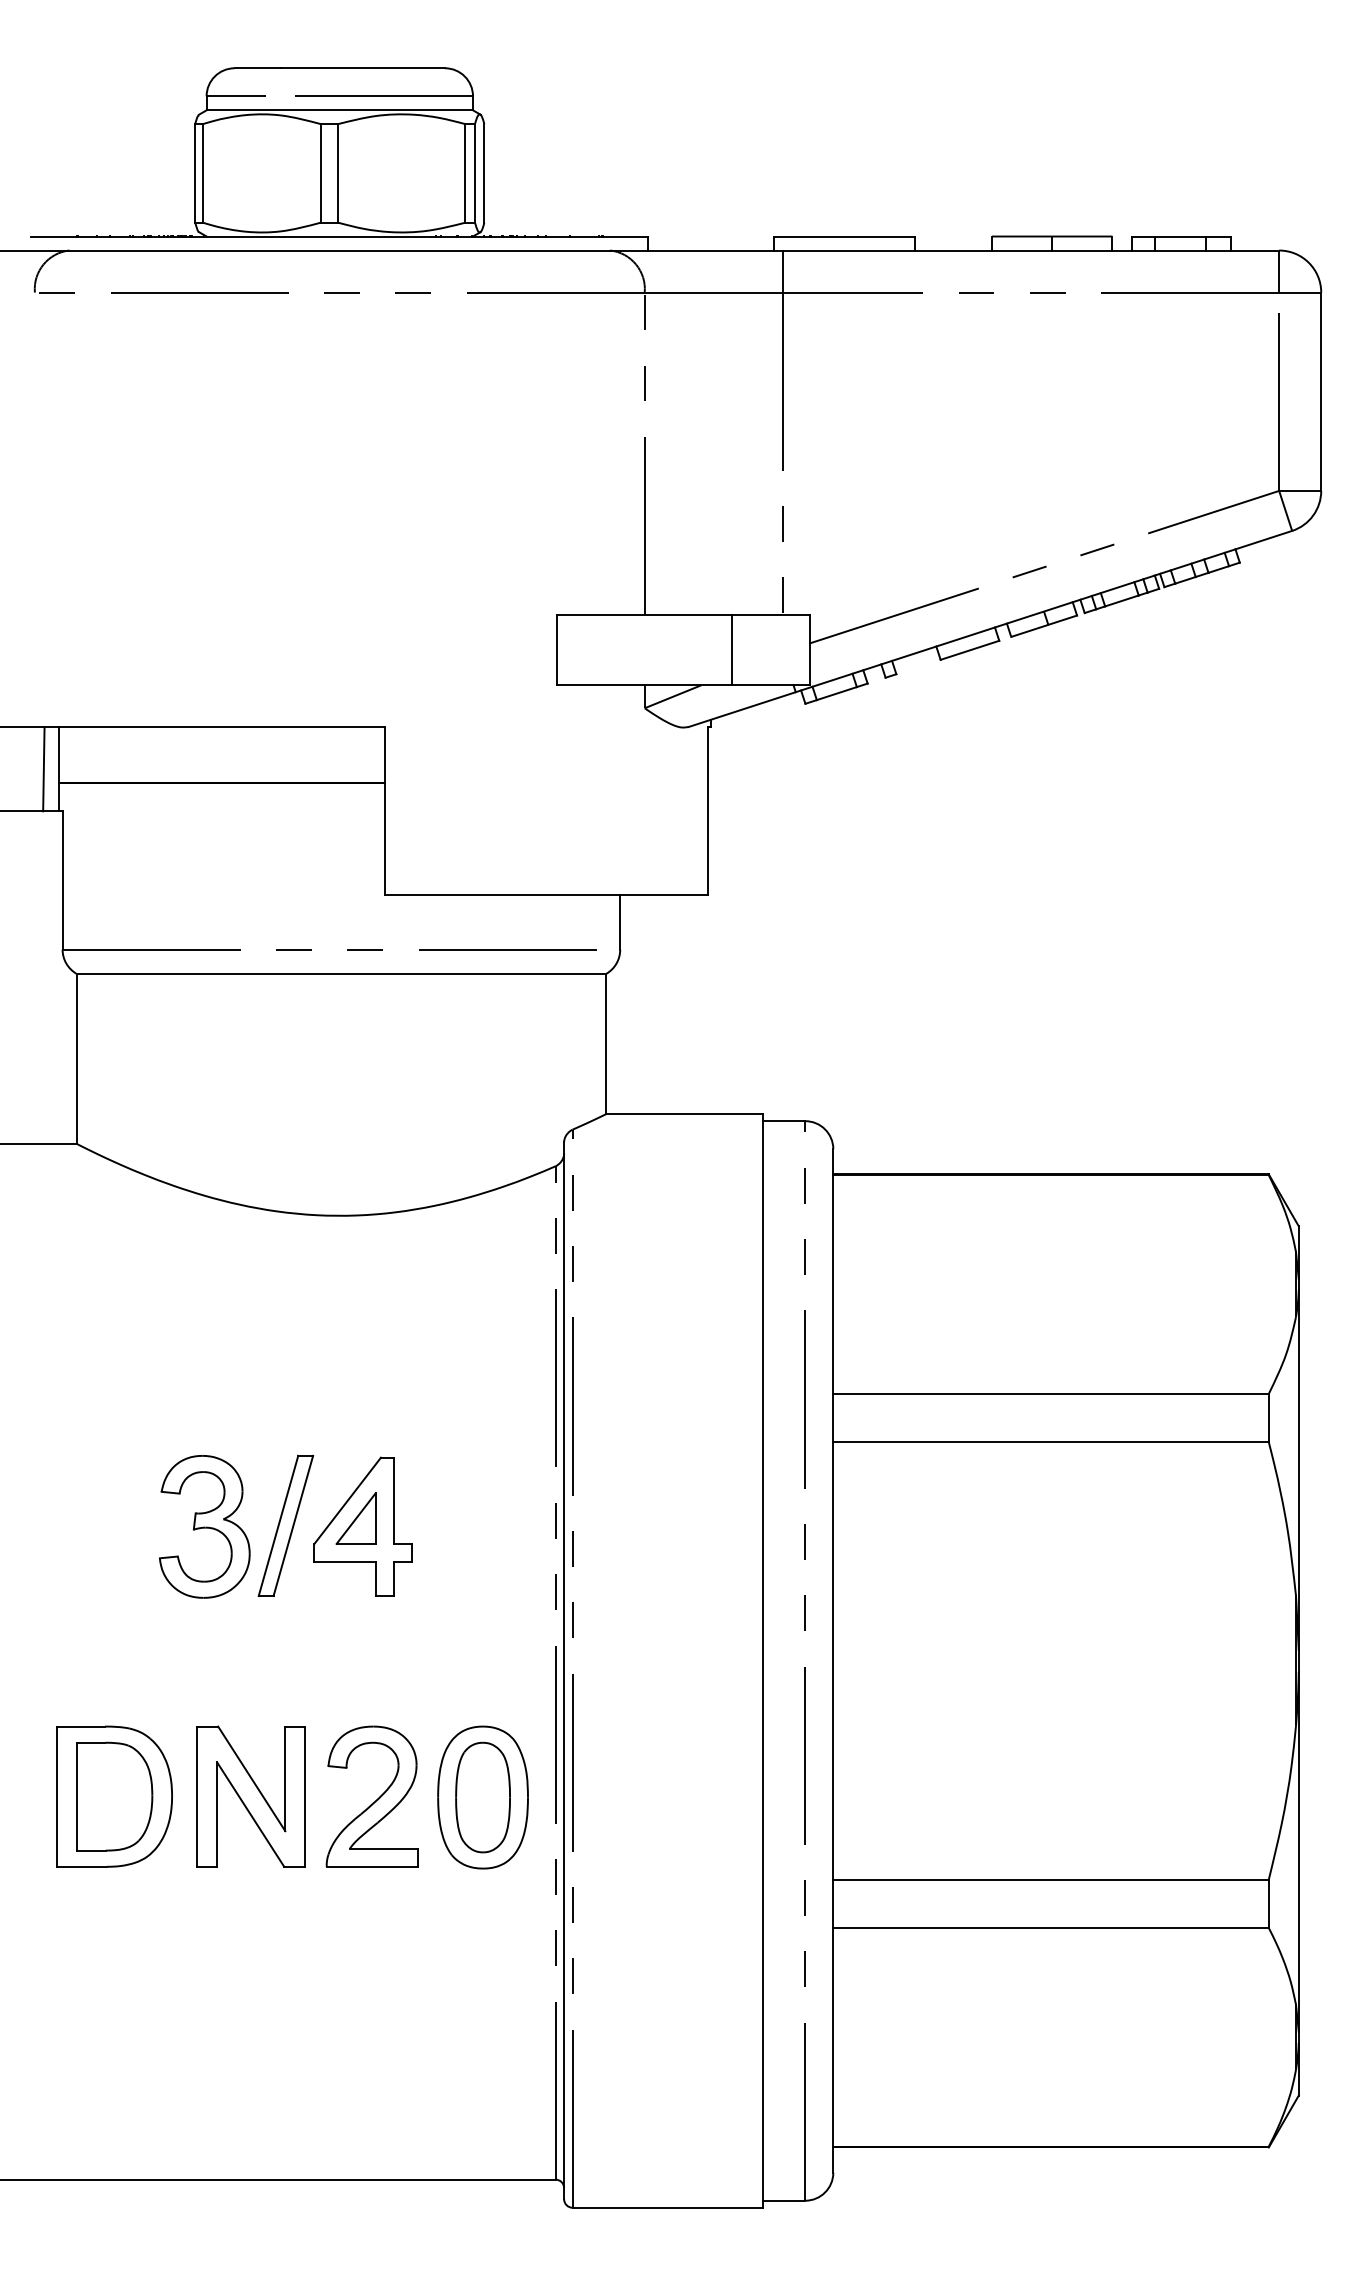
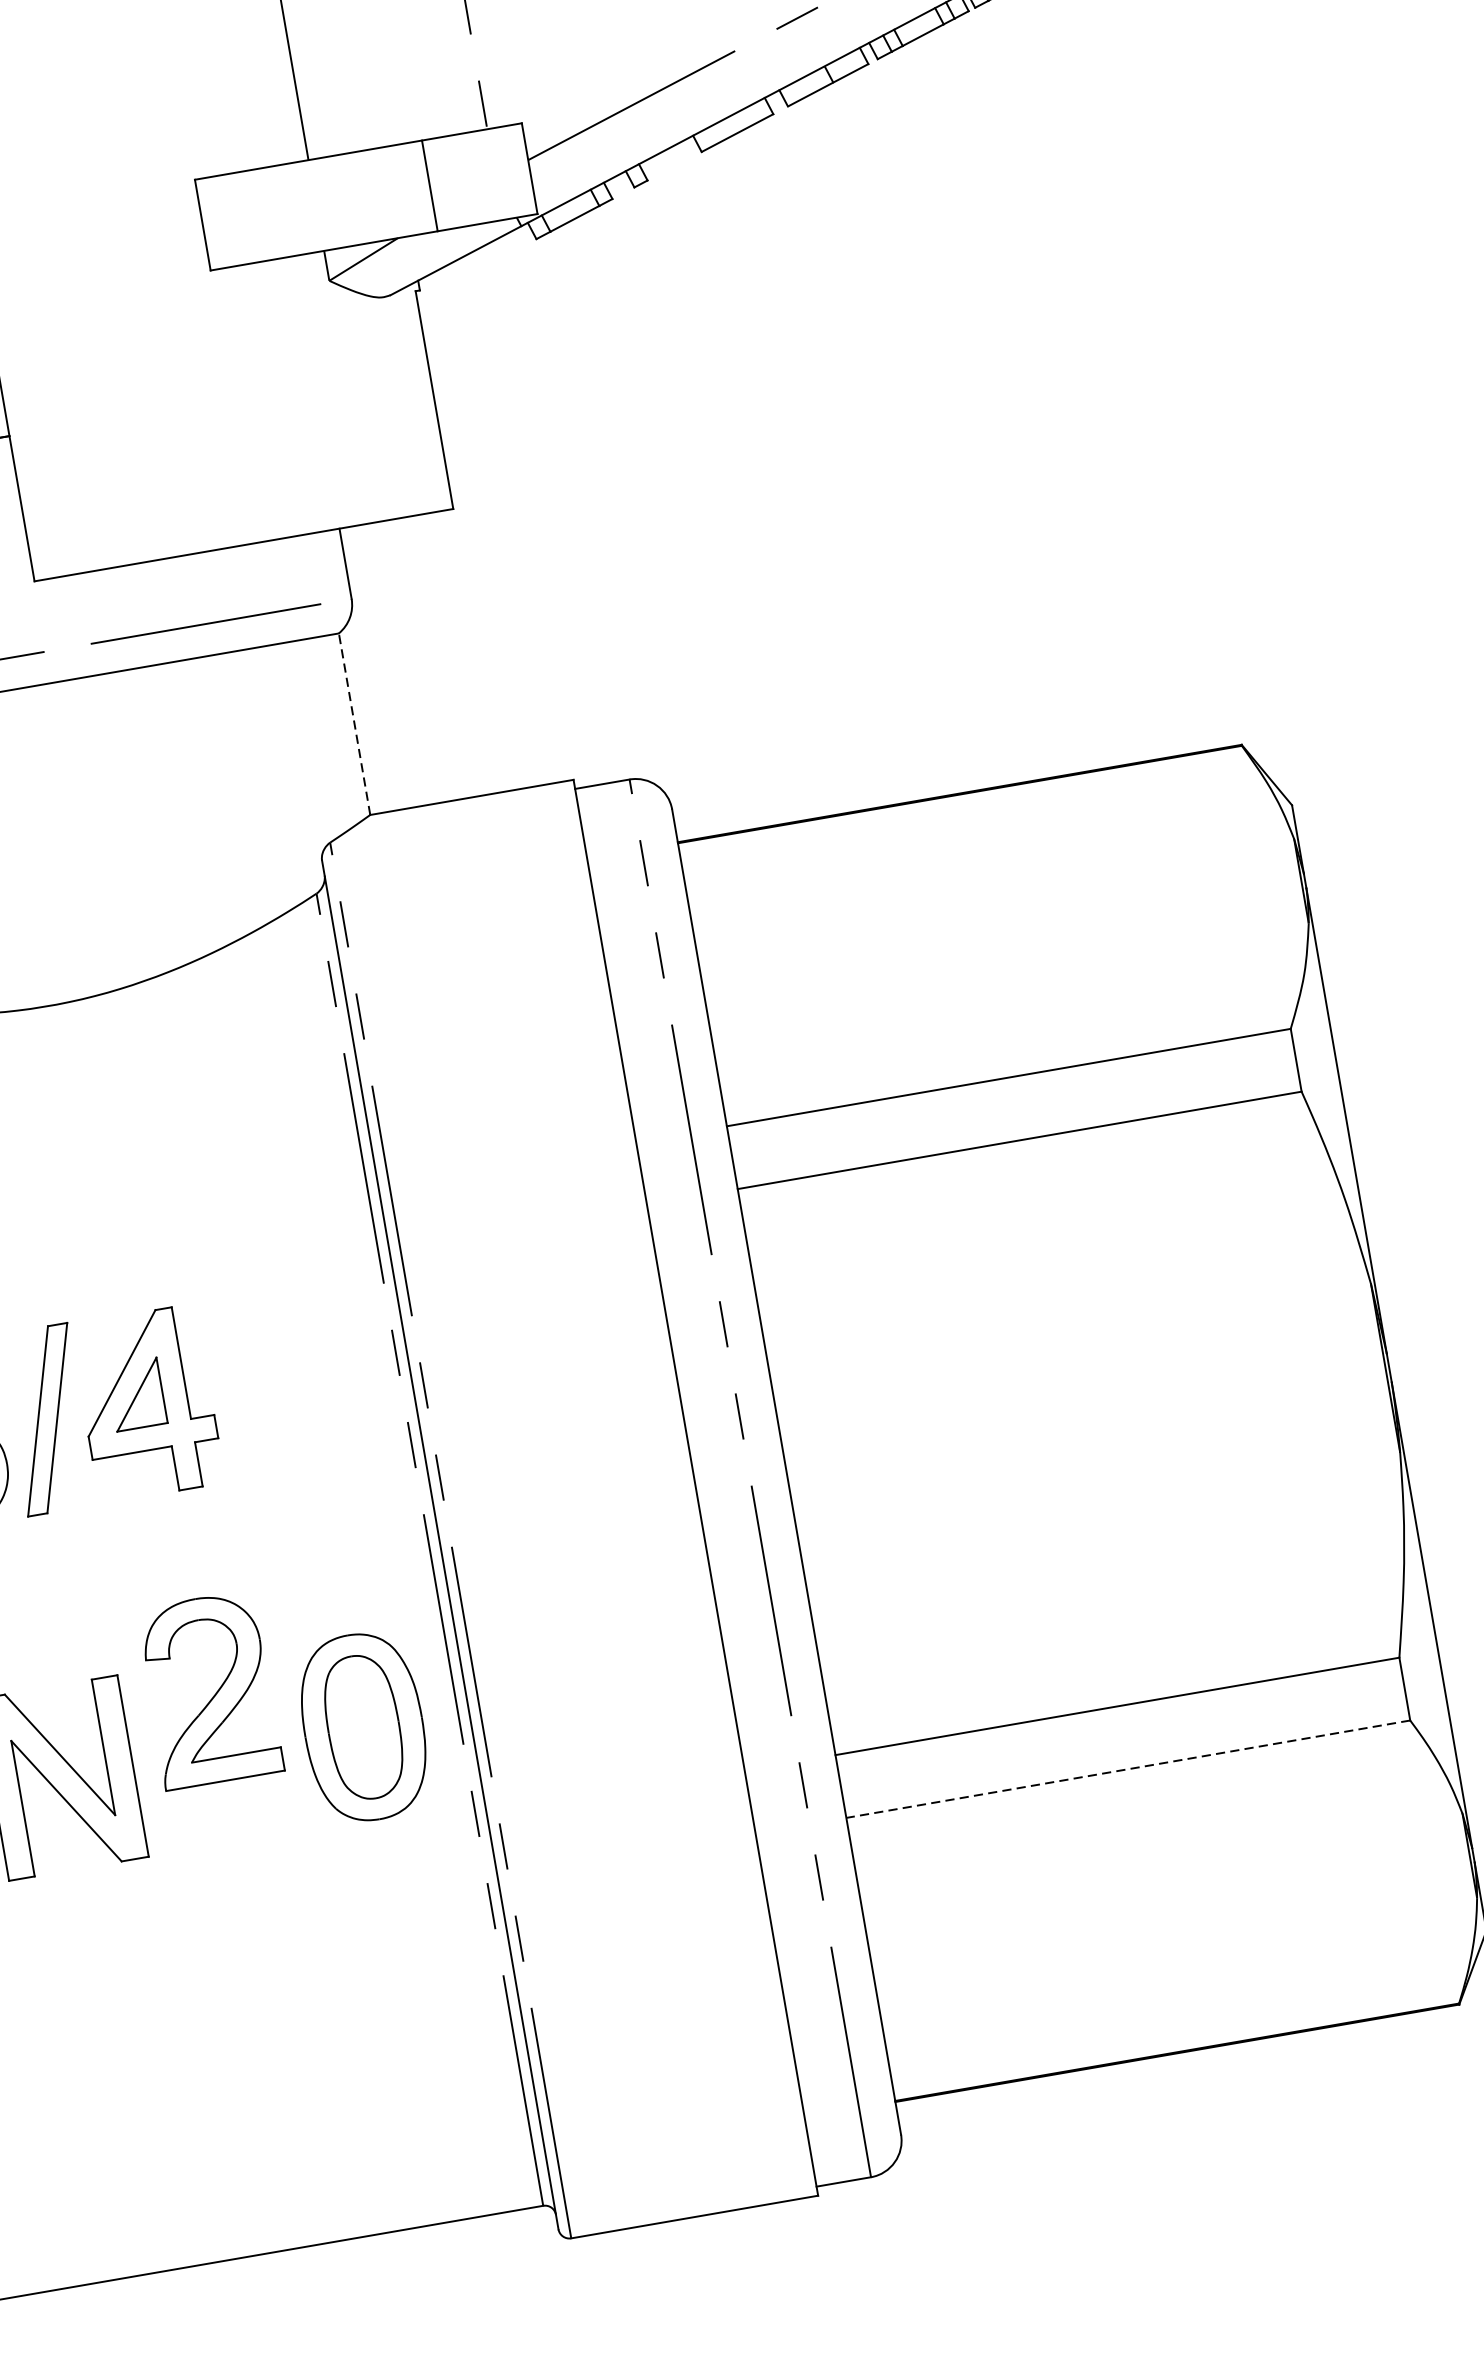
line: (606, 1043) -> (354, 723), solid -> dashed
part: (371, 1796) -> (208, 1690), moved
line: (1051, 1928) -> (1128, 1769), solid -> dashed

